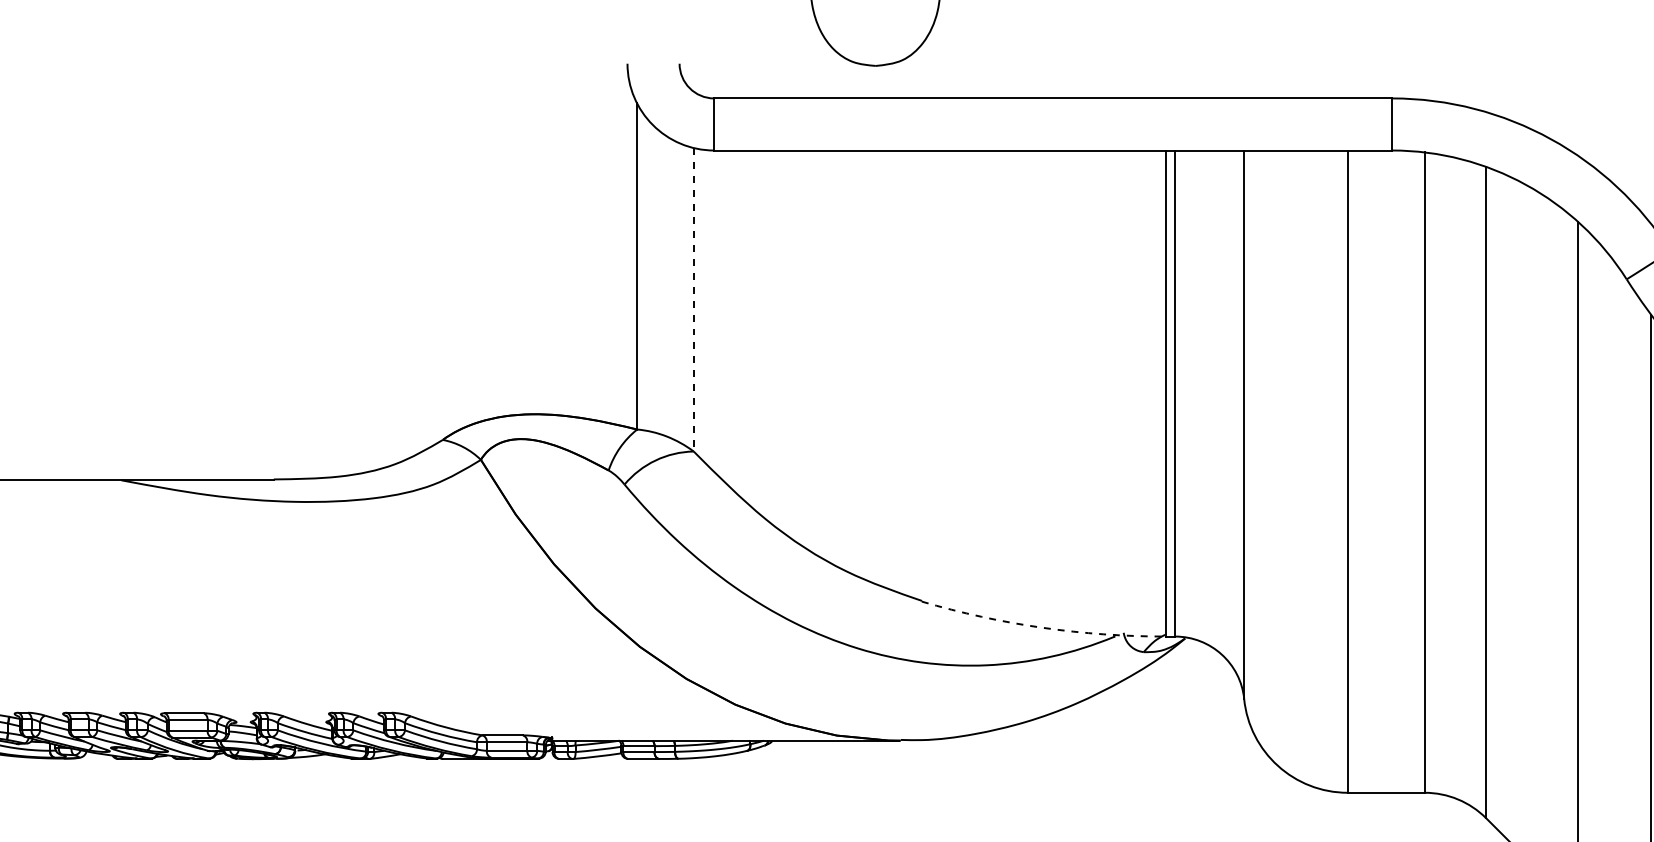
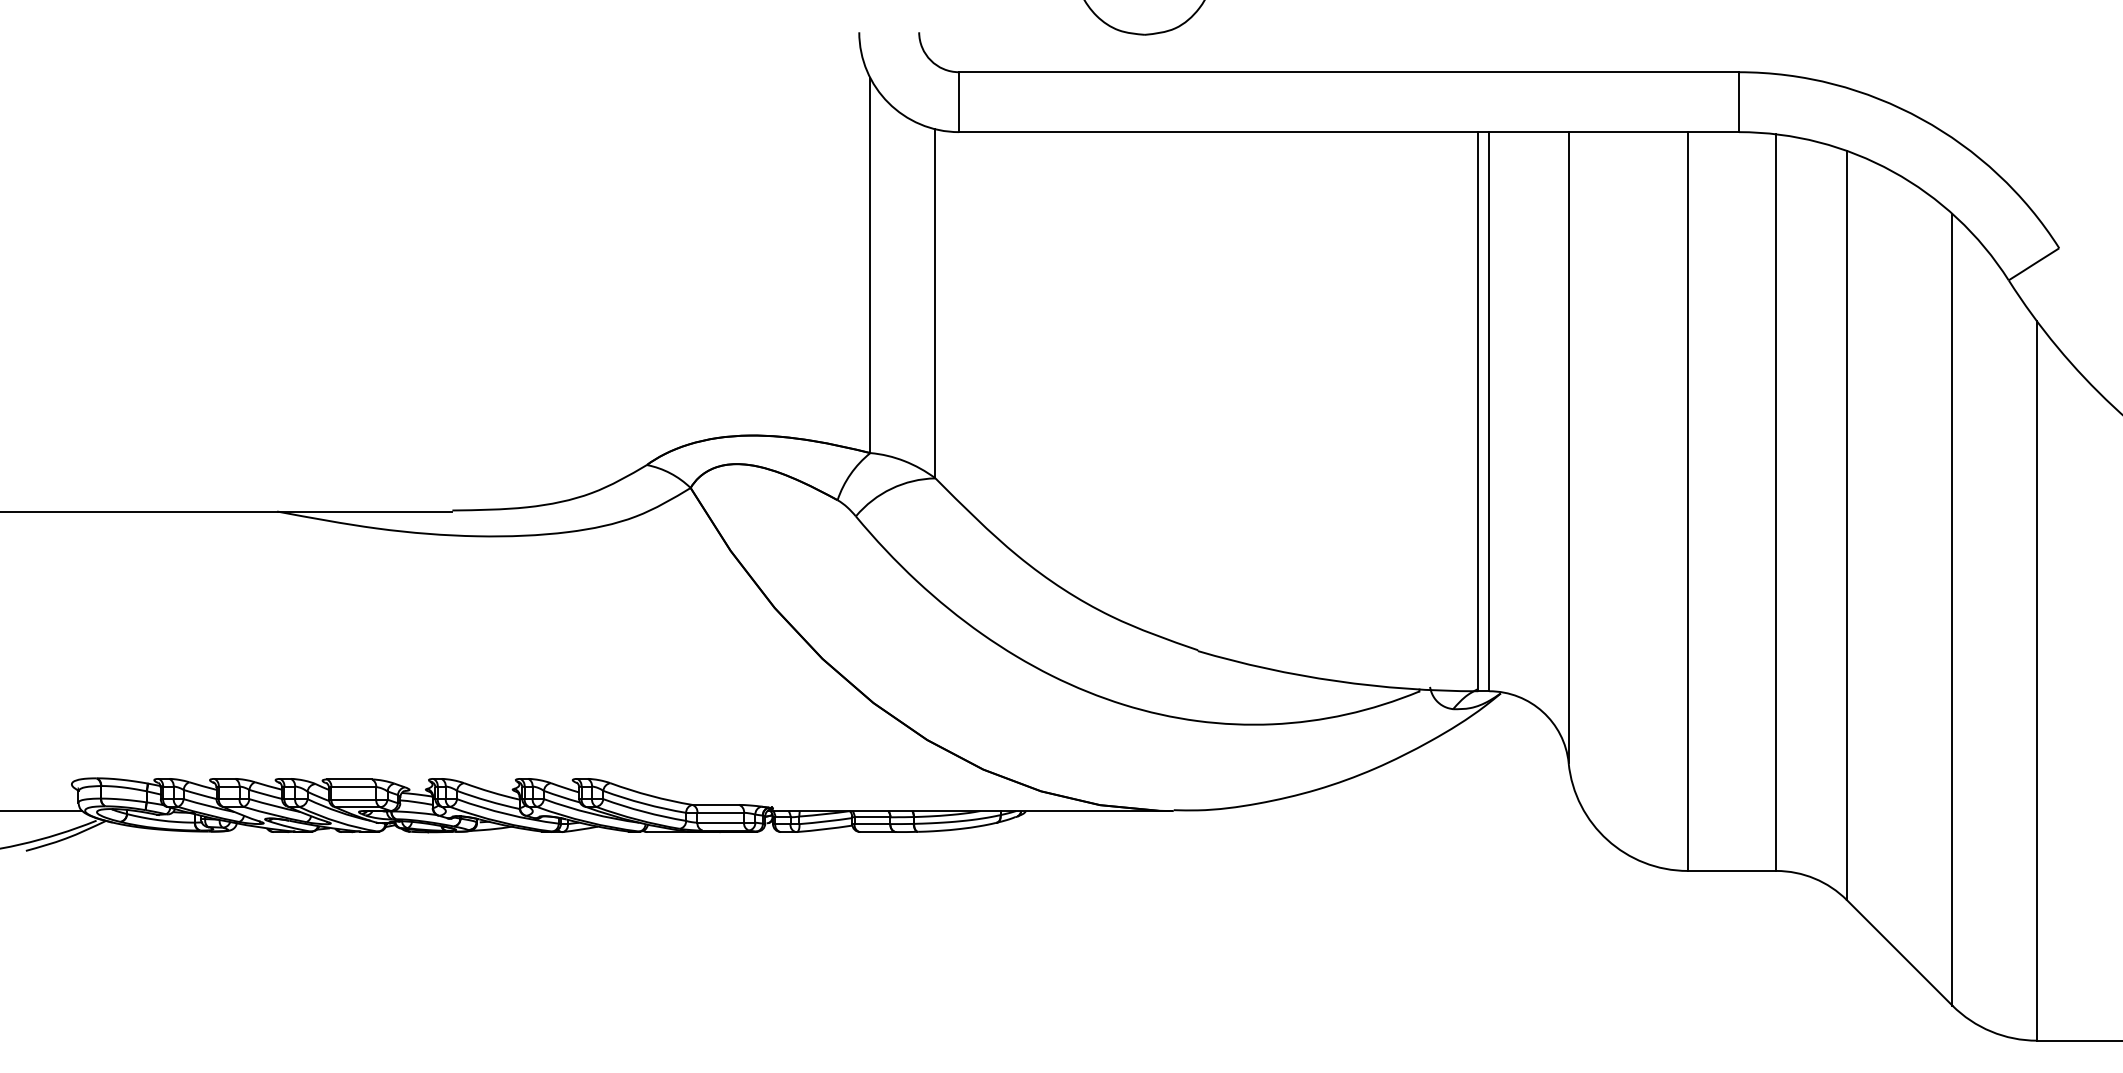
line: (693, 299) -> (935, 303), dashed -> solid
arc: (1042, 628) -> (1336, 681), dashed -> solid

